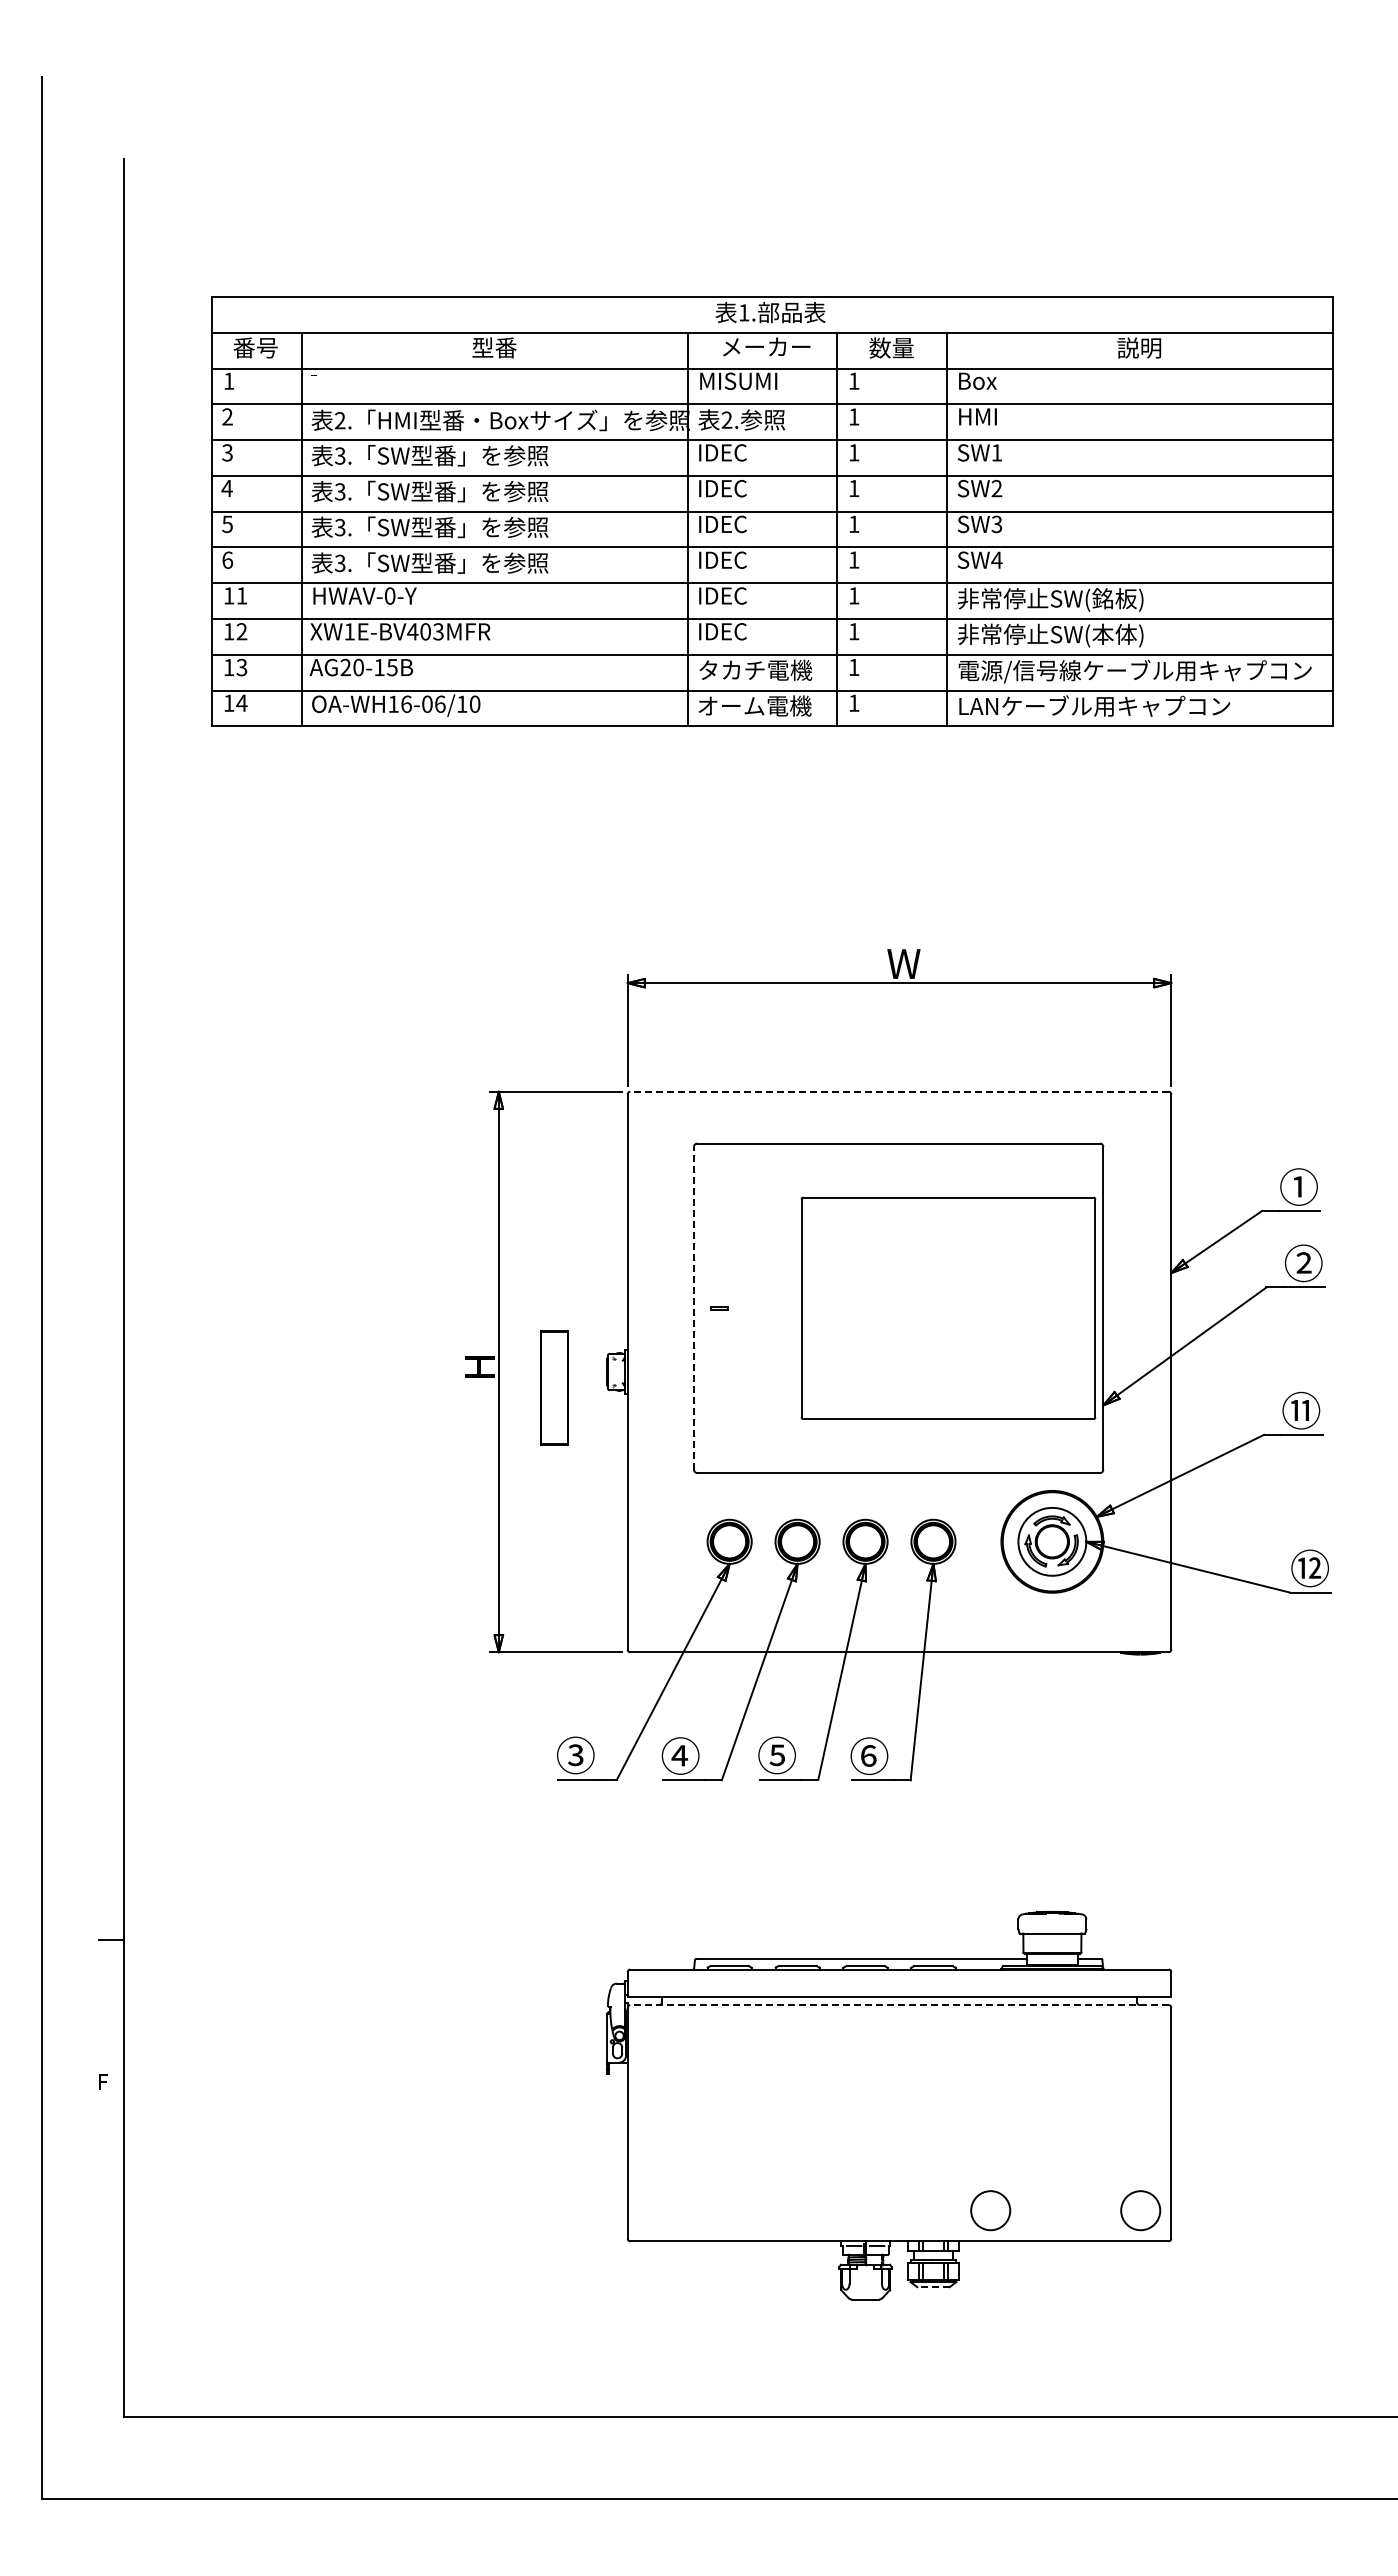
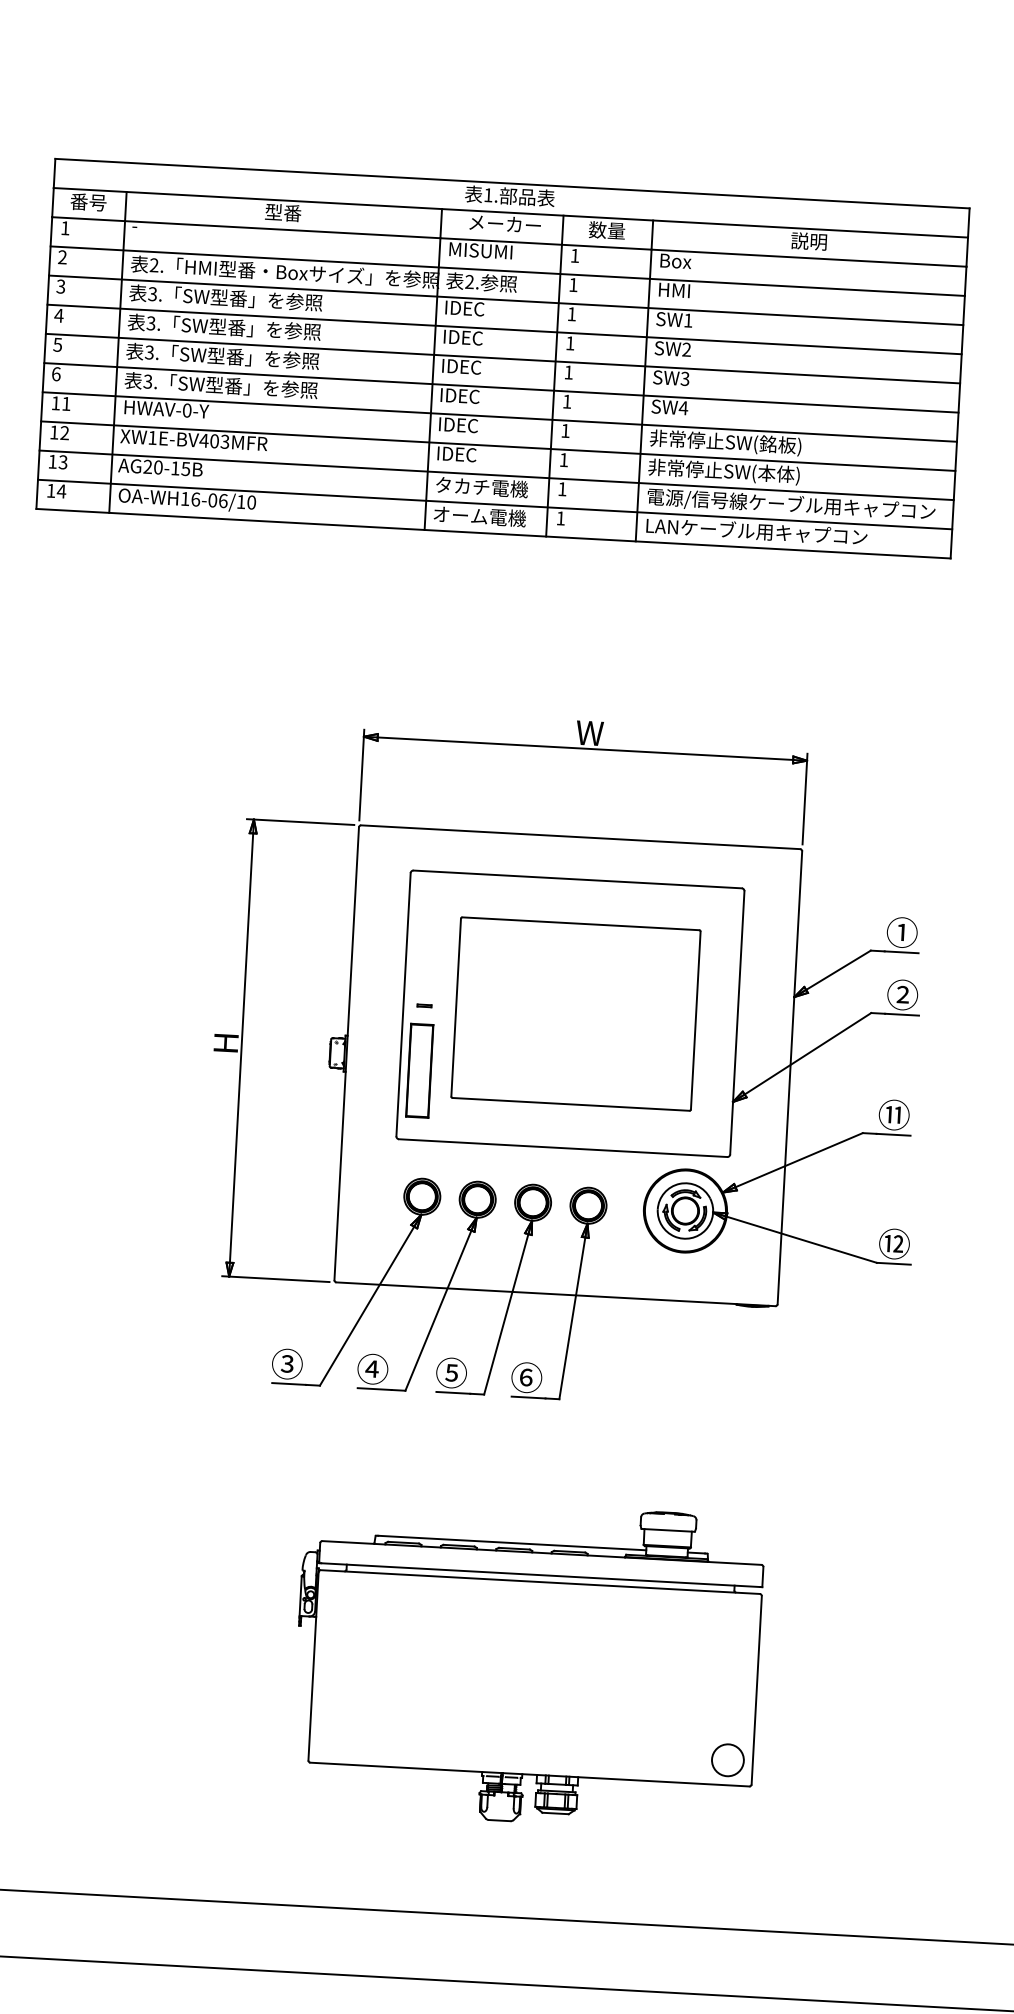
line: (899, 1091) -> (580, 837), dashed -> solid
line: (693, 1307) -> (403, 1004), dashed -> solid
part: (948, 1307) -> (576, 1013), moved
part: (554, 1387) -> (420, 1070), moved
line: (899, 2005) -> (540, 1582), dashed -> solid
circle: (990, 2210) -> (605, 1753), removed
line: (933, 2287) -> (555, 1813), dashed -> solid

